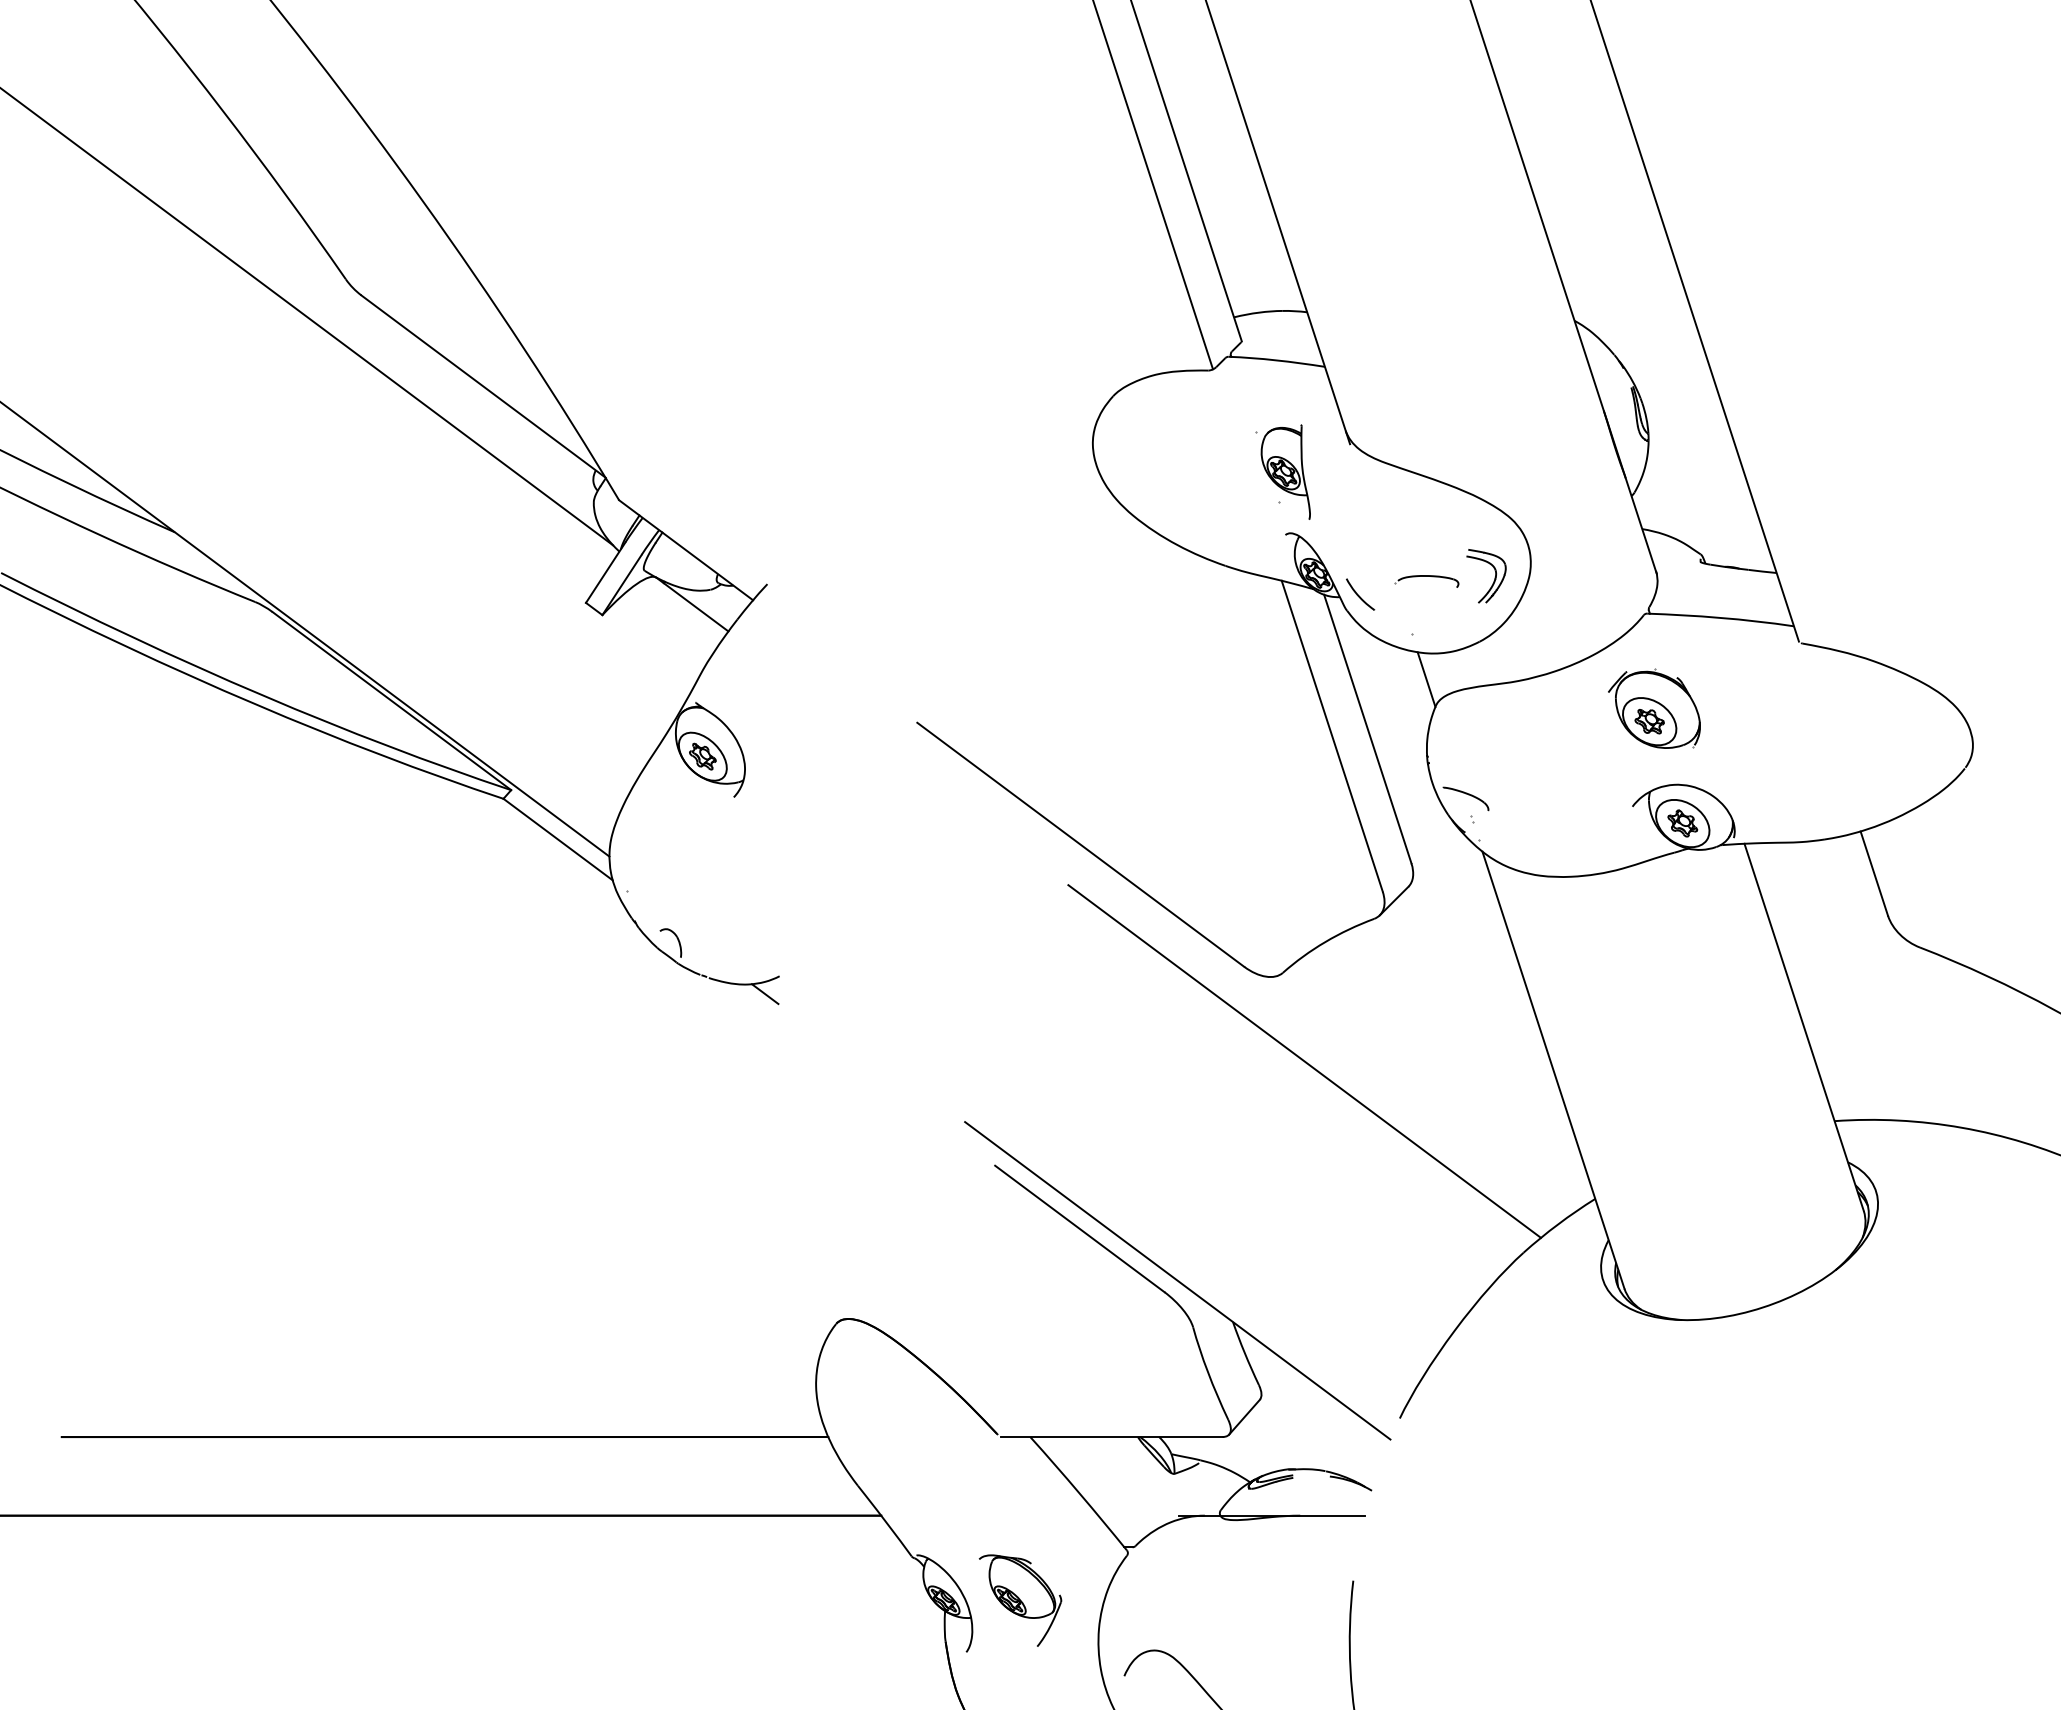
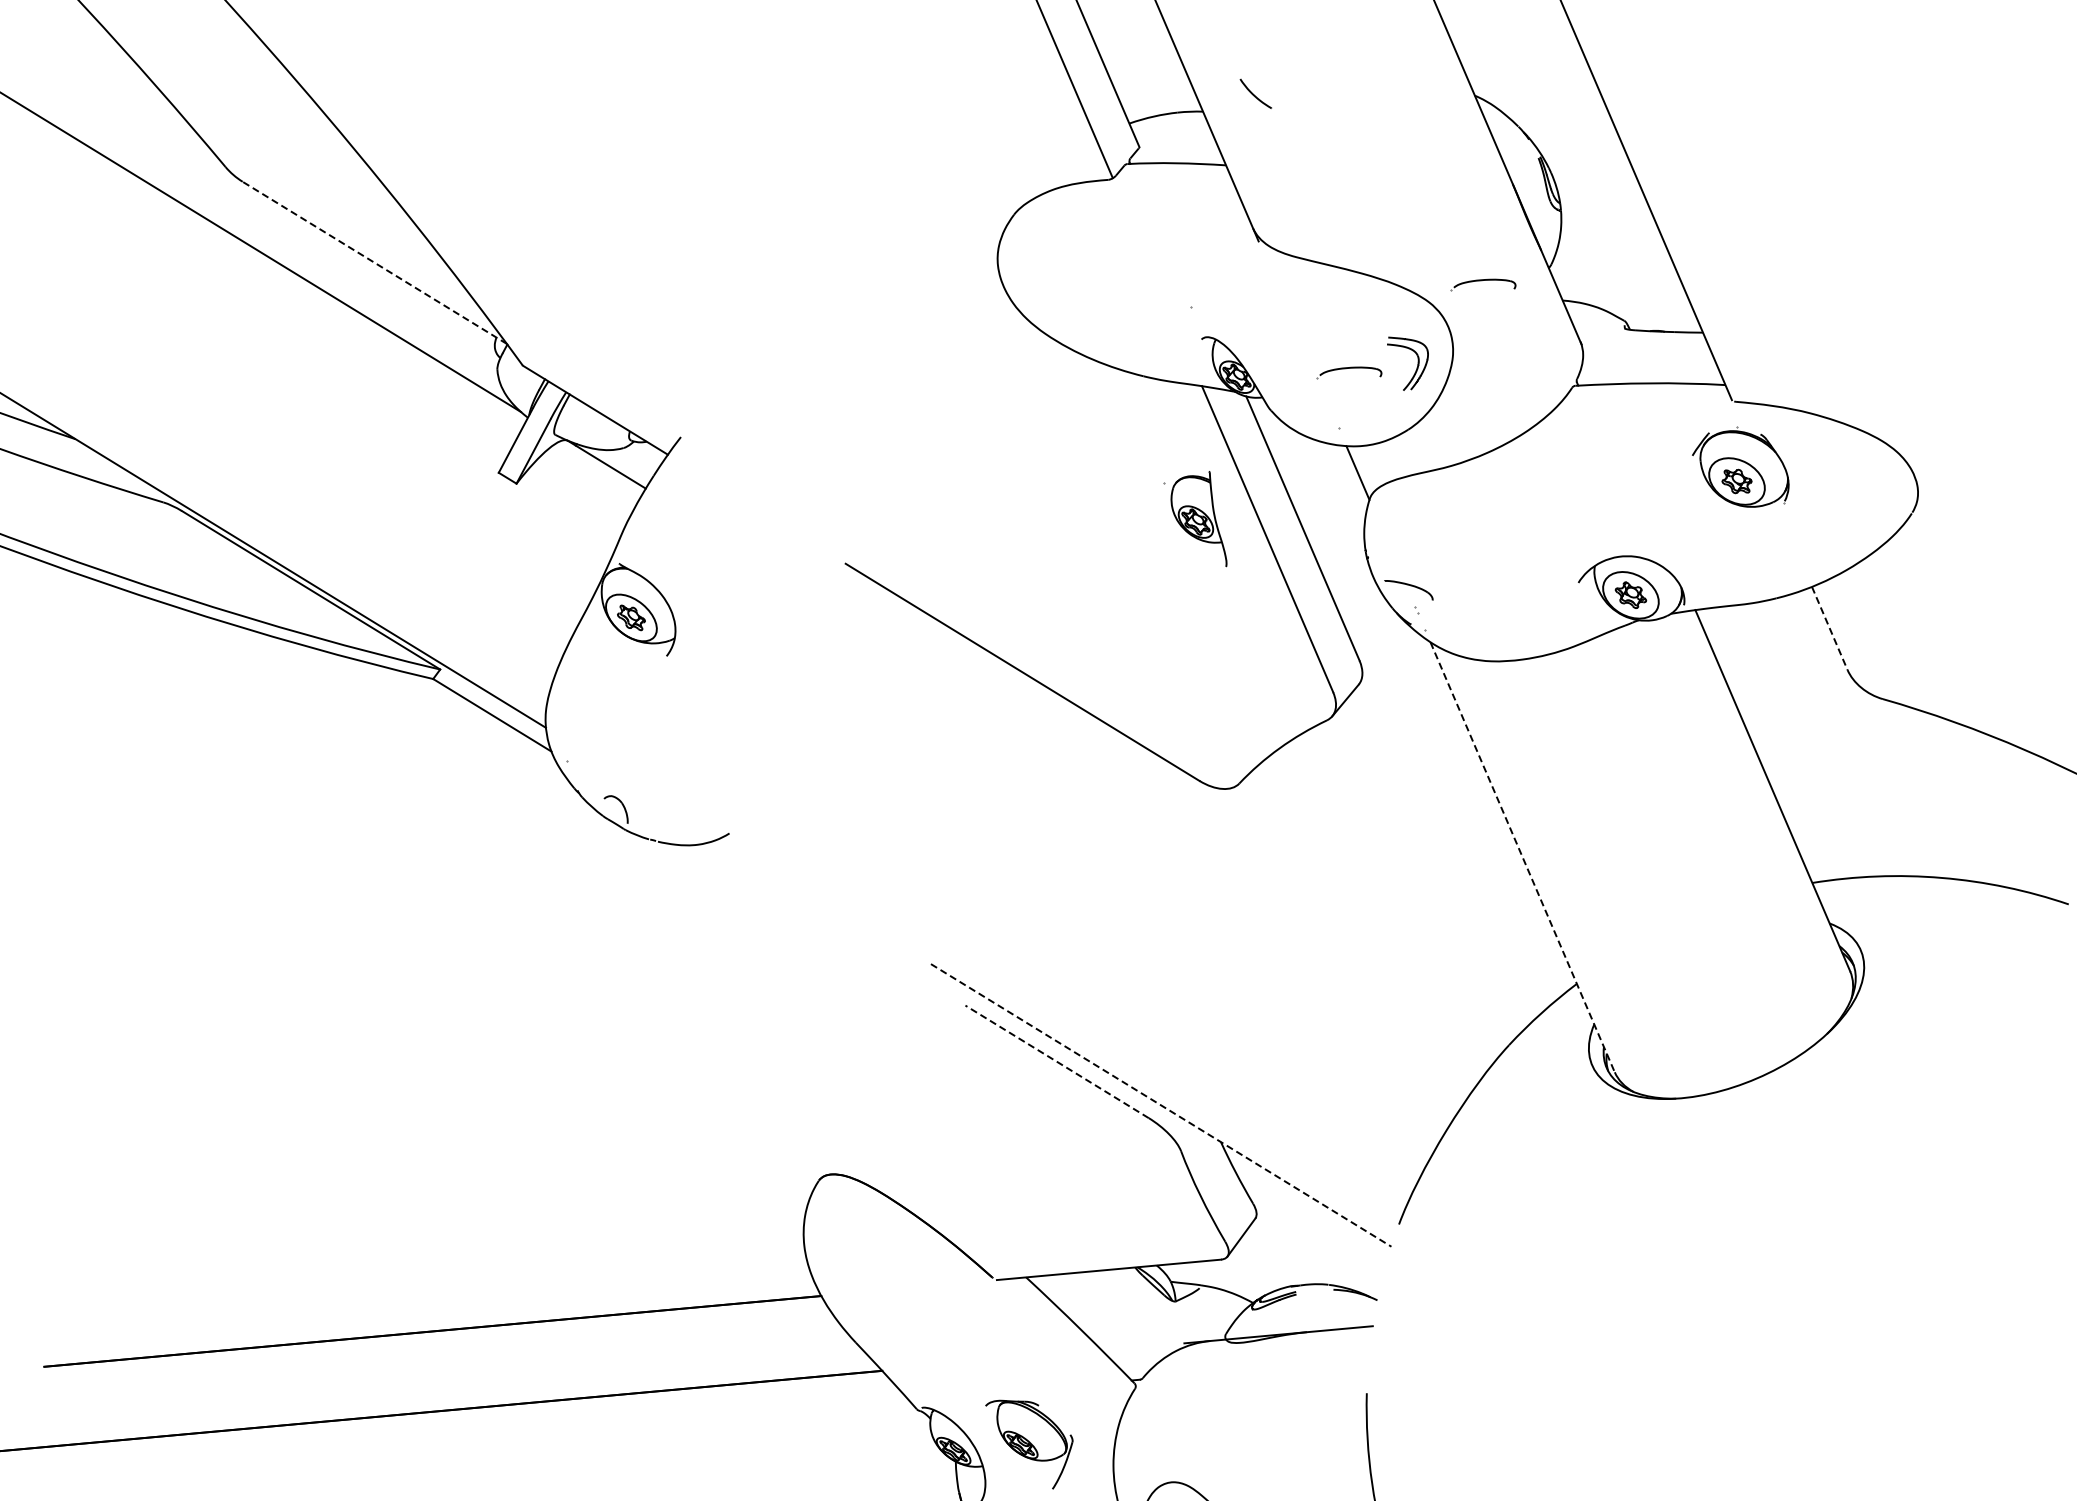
line: (483, 386) -> (374, 262), solid -> dashed
part: (1282, 471) -> (1194, 520), moved
part: (1565, 507) -> (1482, 285), added
part: (1360, 594) -> (1255, 93), moved
part: (1654, 708) -> (1740, 467), moved
line: (1874, 874) -> (1830, 629), solid -> dashed
line: (764, 994) -> (715, 853), removed
line: (1304, 1061) -> (1269, 871), removed
line: (1553, 1070) -> (1522, 857), solid -> dashed
line: (1079, 1228) -> (1056, 1061), solid -> dashed
line: (1178, 1281) -> (1162, 1106), solid -> dashed

